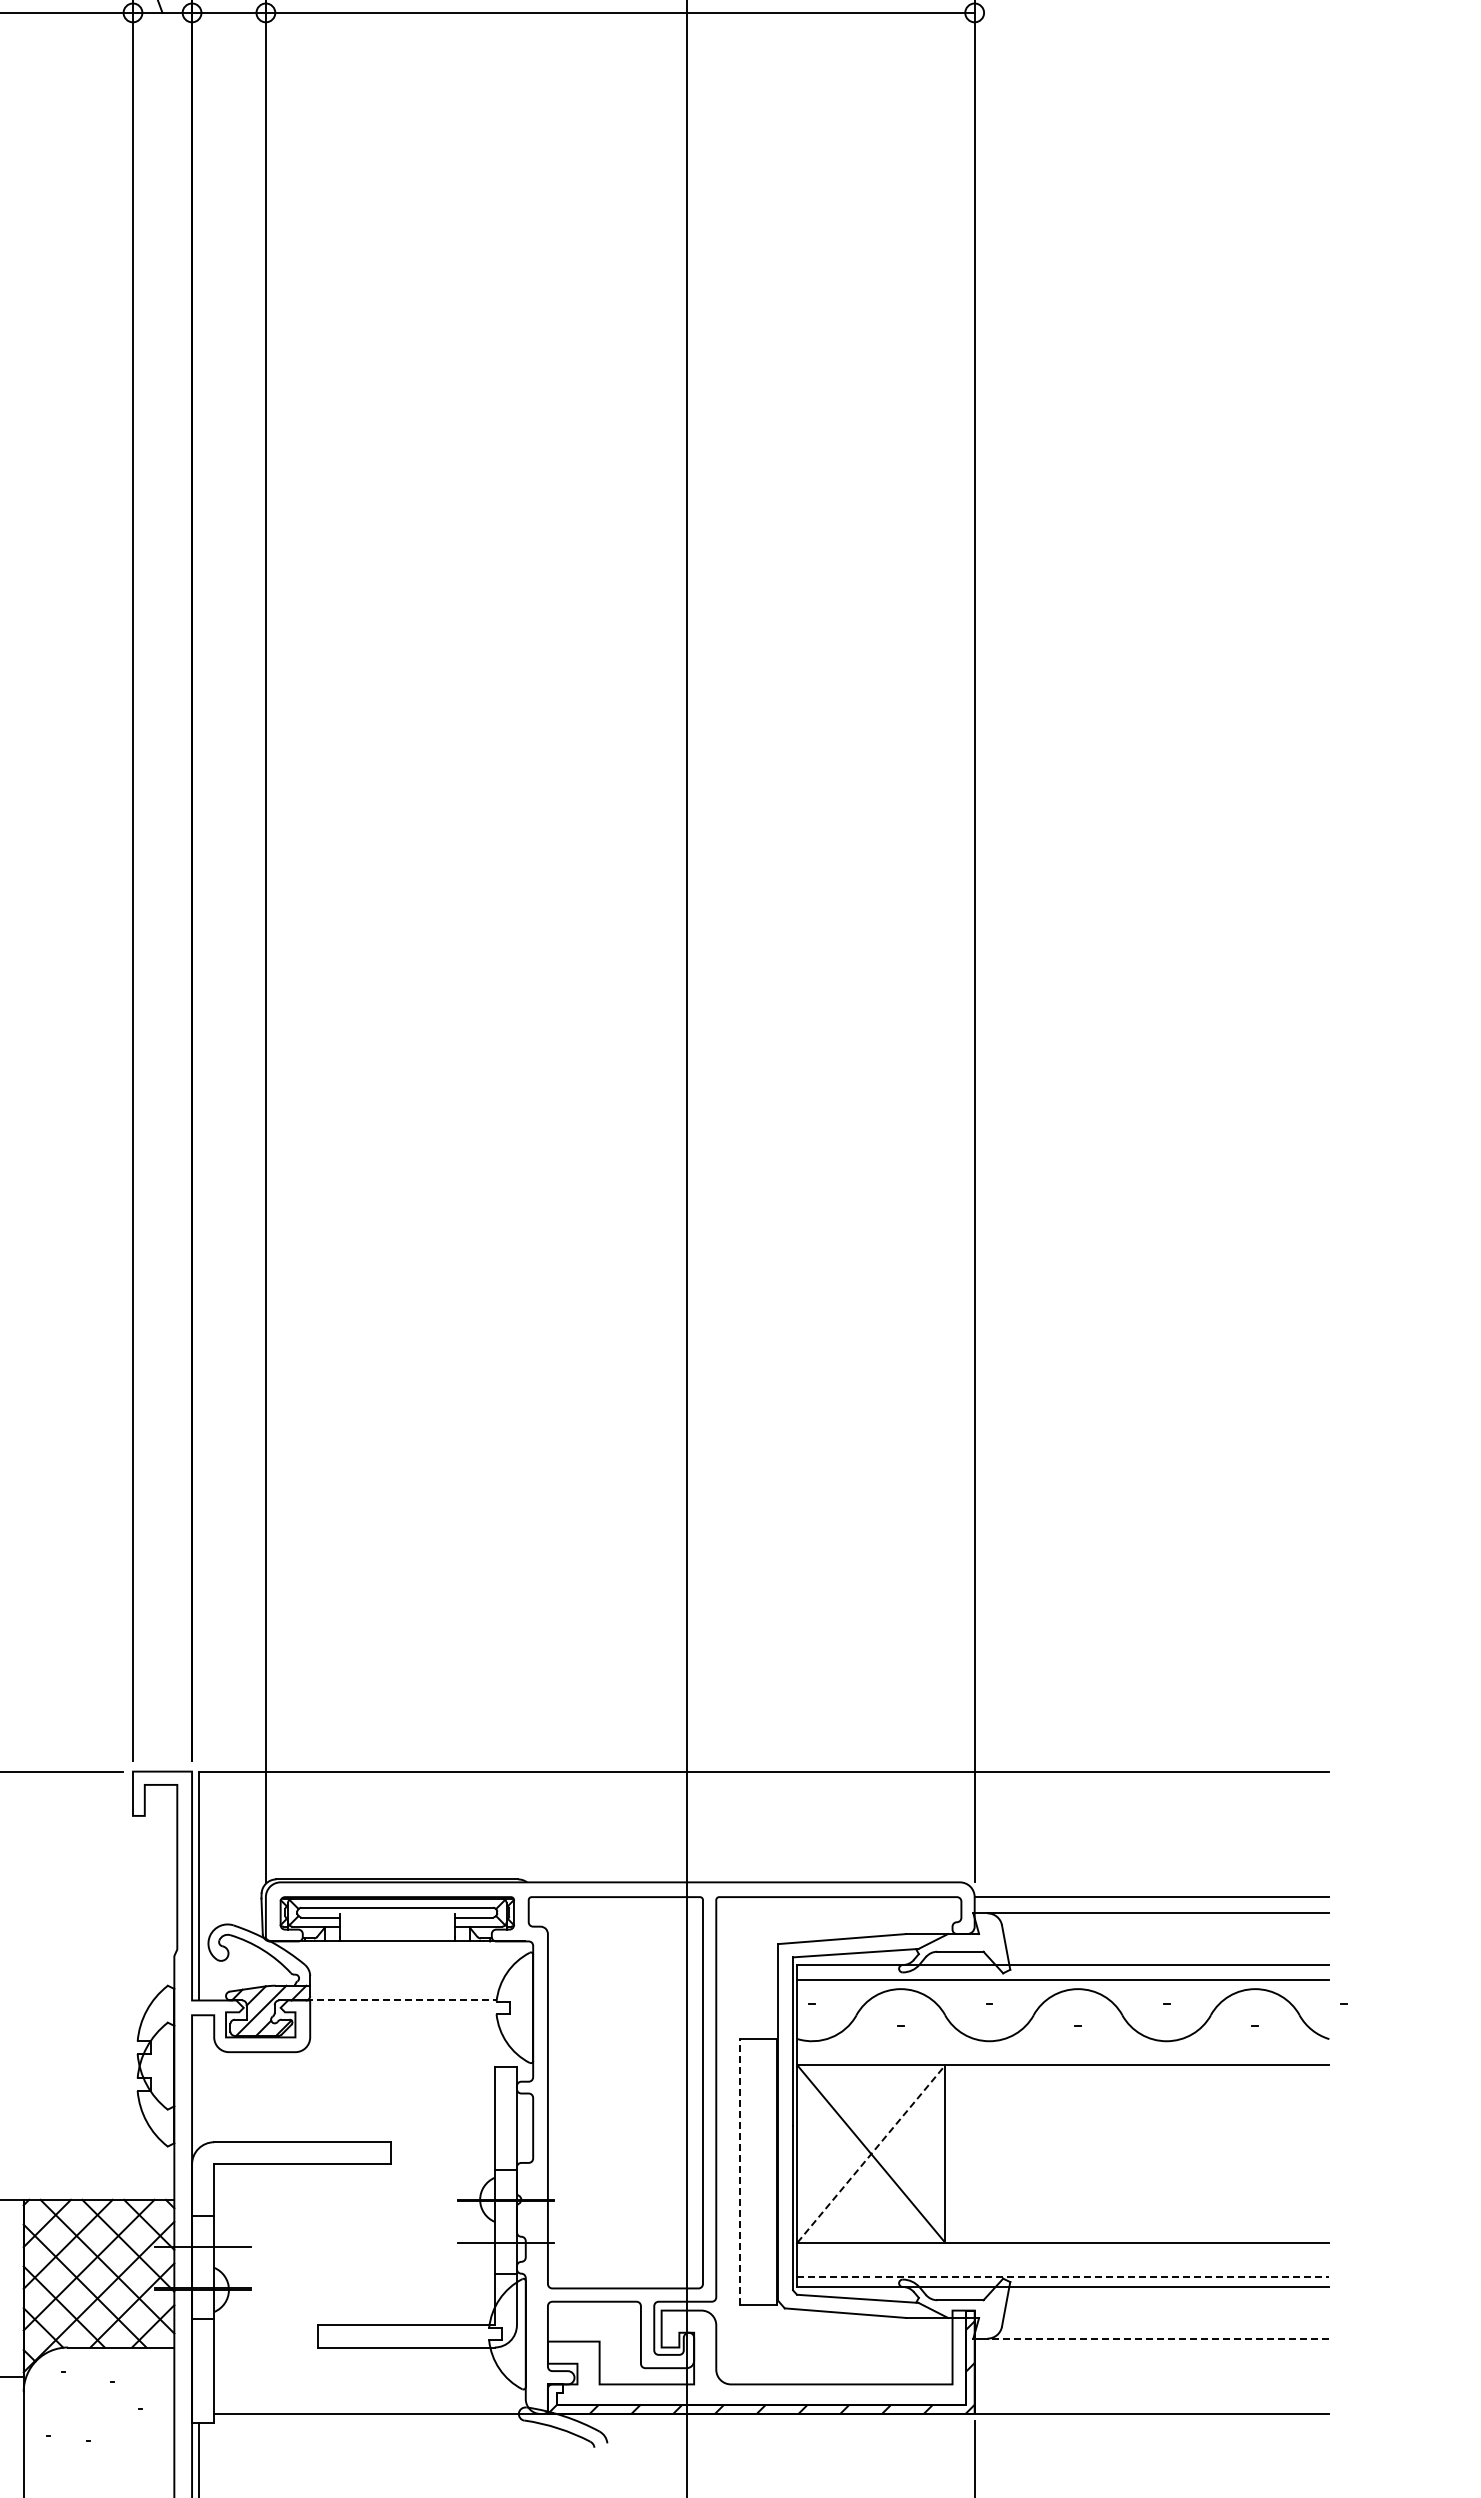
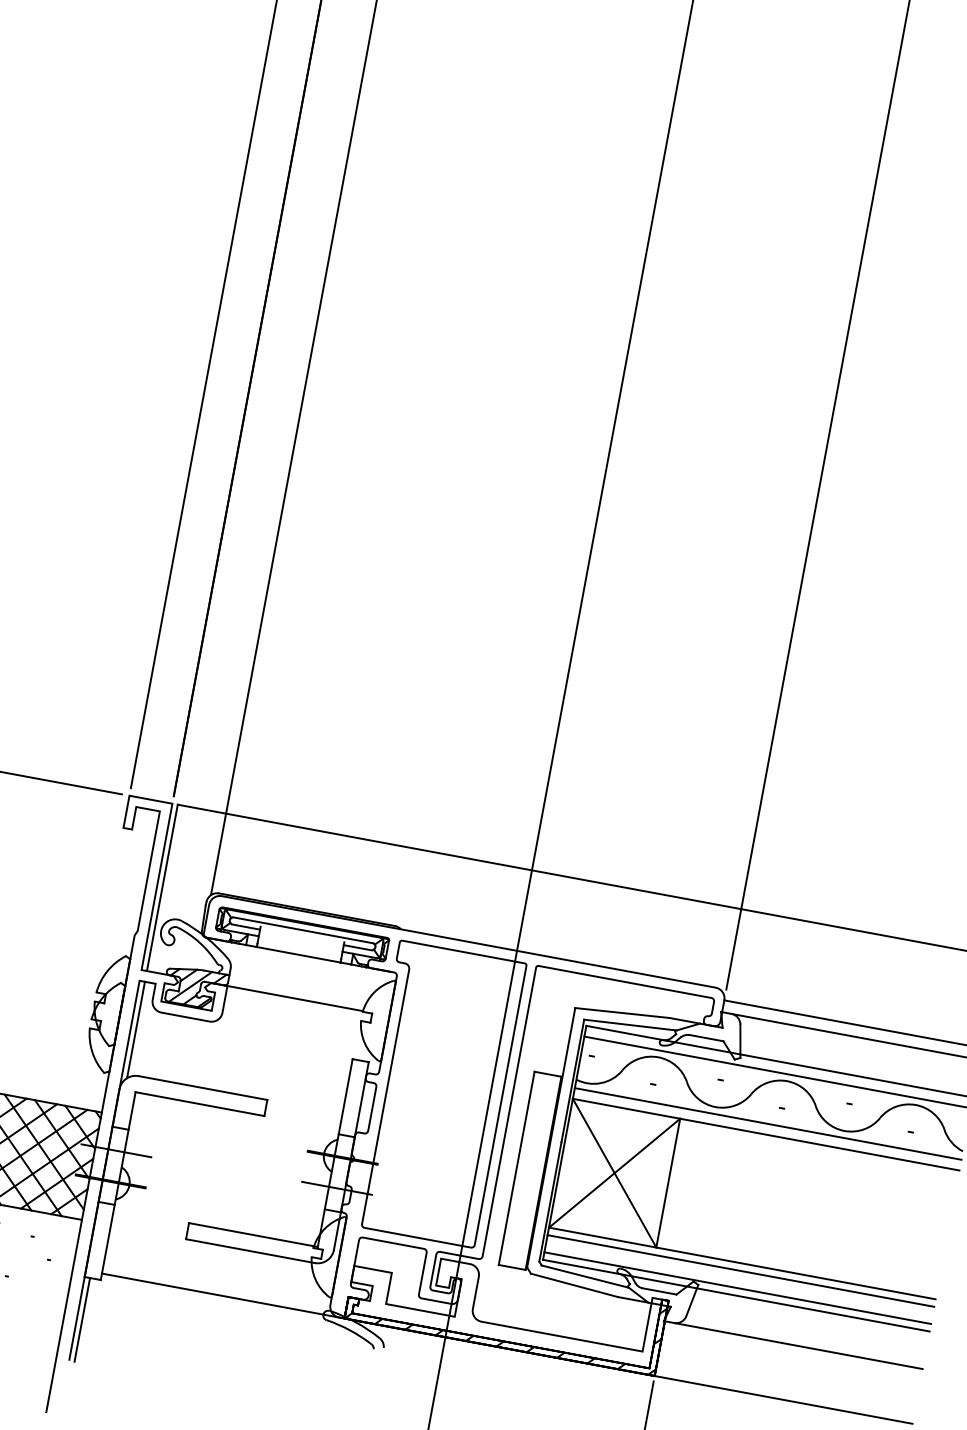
line: (401, 2000) -> (293, 998), dashed -> solid
line: (1063, 2050) -> (768, 1123), added
line: (199, 2081) -> (136, 1029), added
line: (871, 2153) -> (614, 1172), dashed -> solid
line: (739, 2171) -> (516, 1168), dashed -> solid
line: (1063, 2253) -> (740, 1271), added
line: (1063, 2276) -> (737, 1288), dashed -> solid
line: (1158, 2338) -> (798, 1345), dashed -> solid

